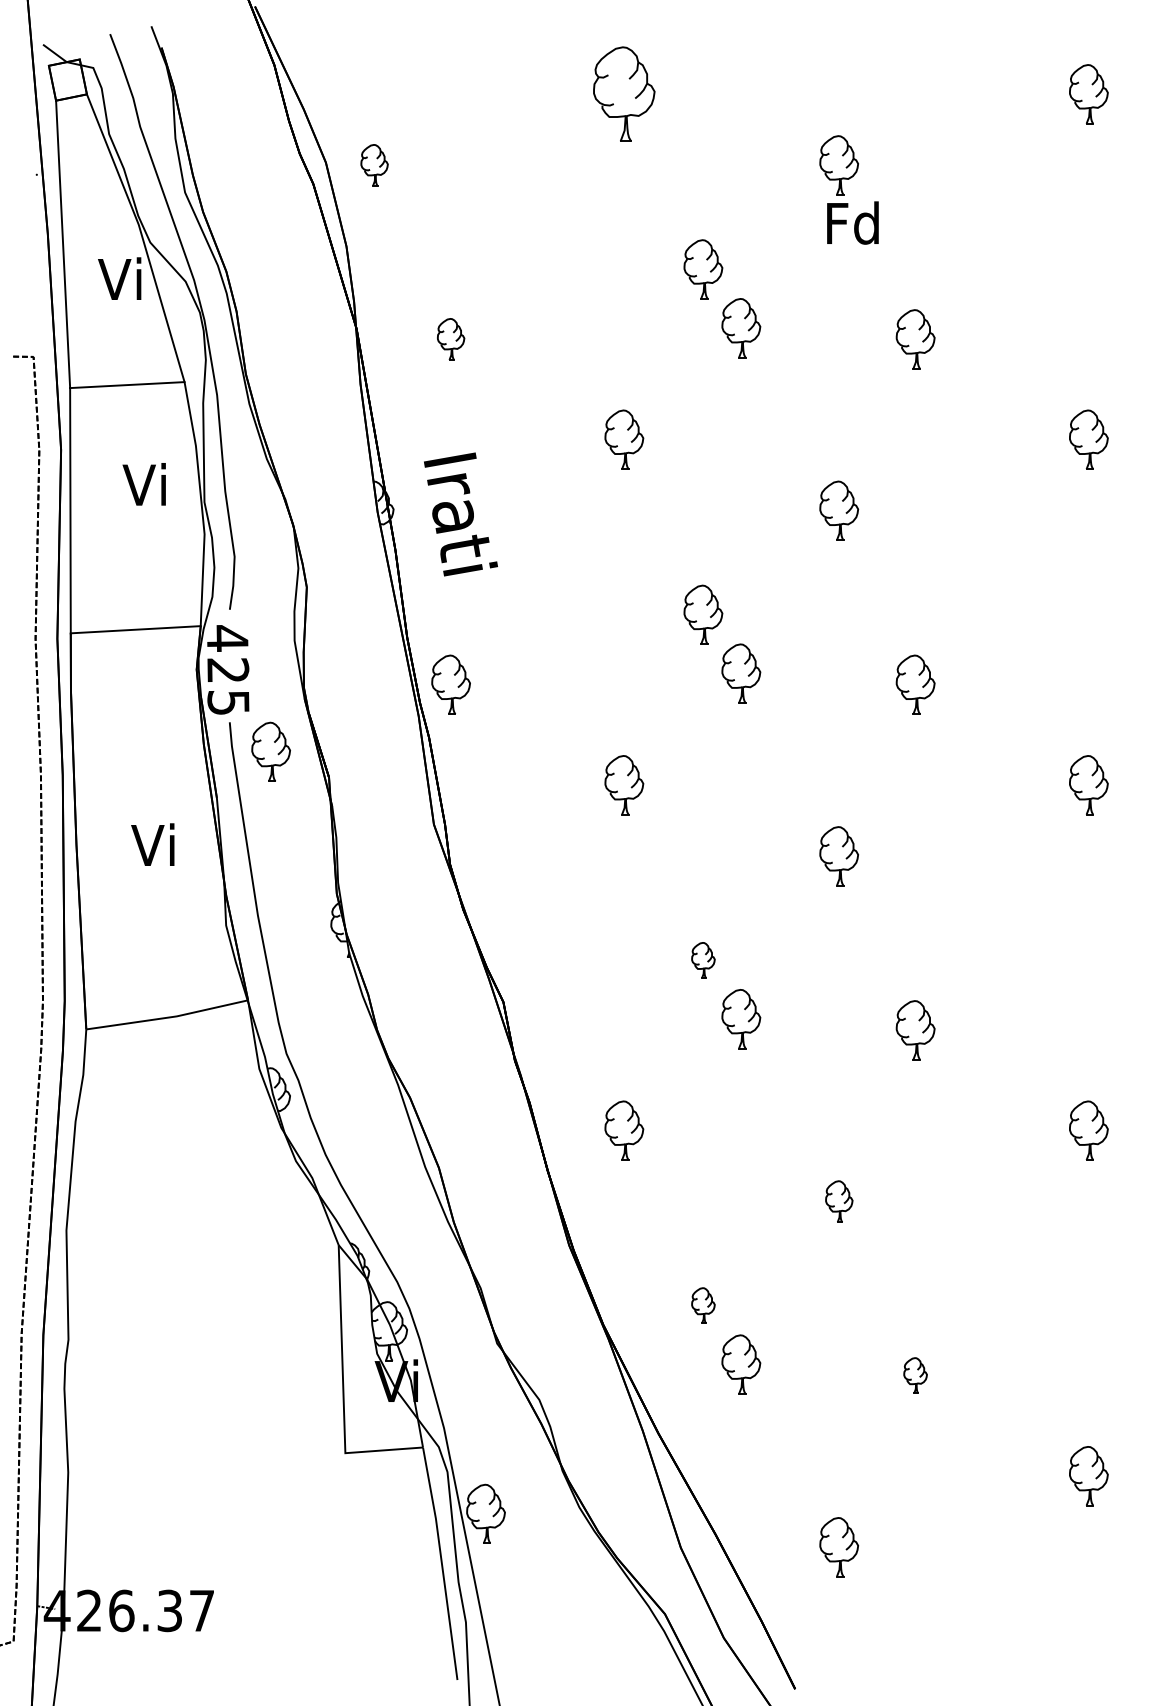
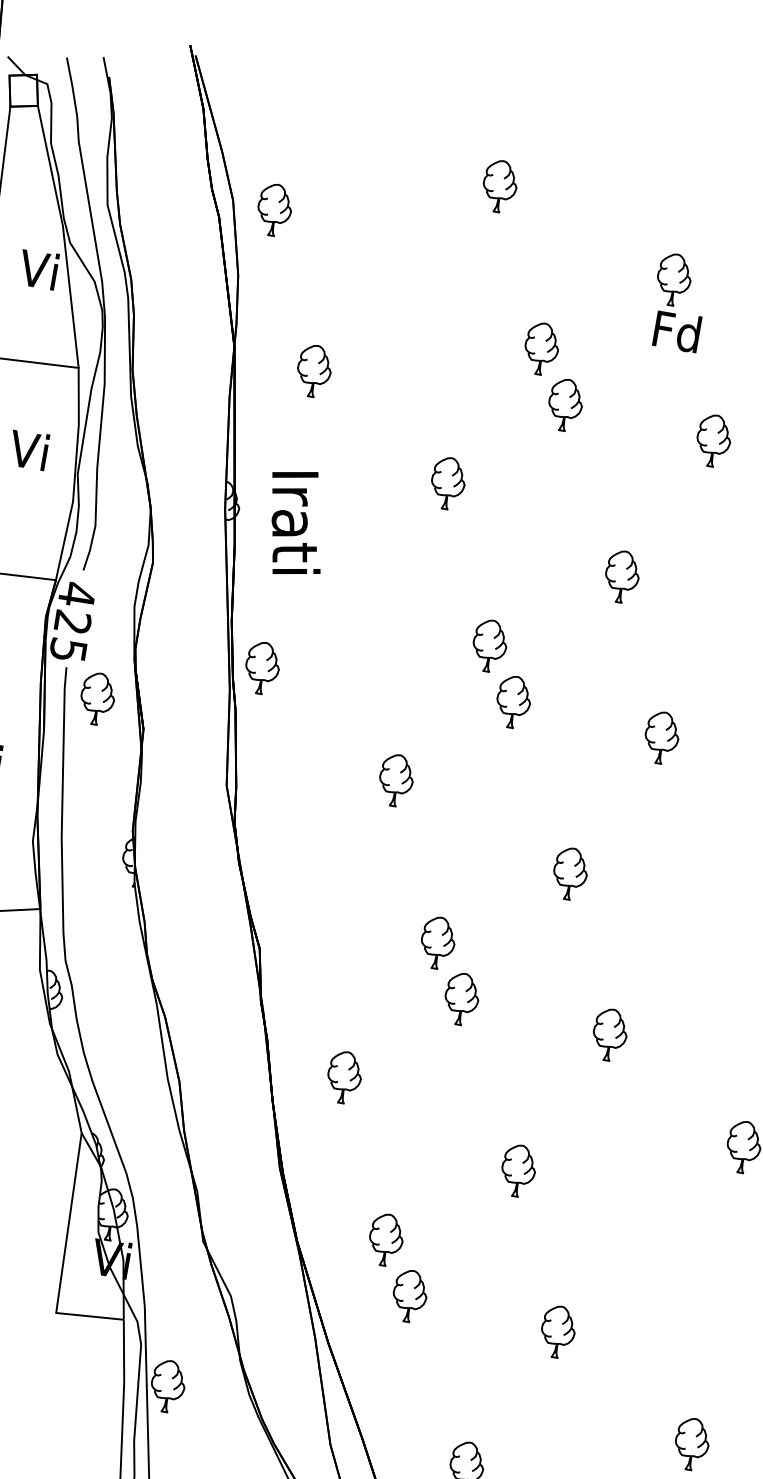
part: (624, 94) -> (500, 186), size x0.62
part: (374, 165) -> (274, 210), size x1.43
part: (450, 339) -> (313, 371), size x1.43
part: (703, 960) -> (438, 943), size x1.67
part: (839, 1201) -> (518, 1170), size x1.43
part: (703, 1305) -> (386, 1239), size x1.67
part: (915, 1375) -> (558, 1331), size x1.67

